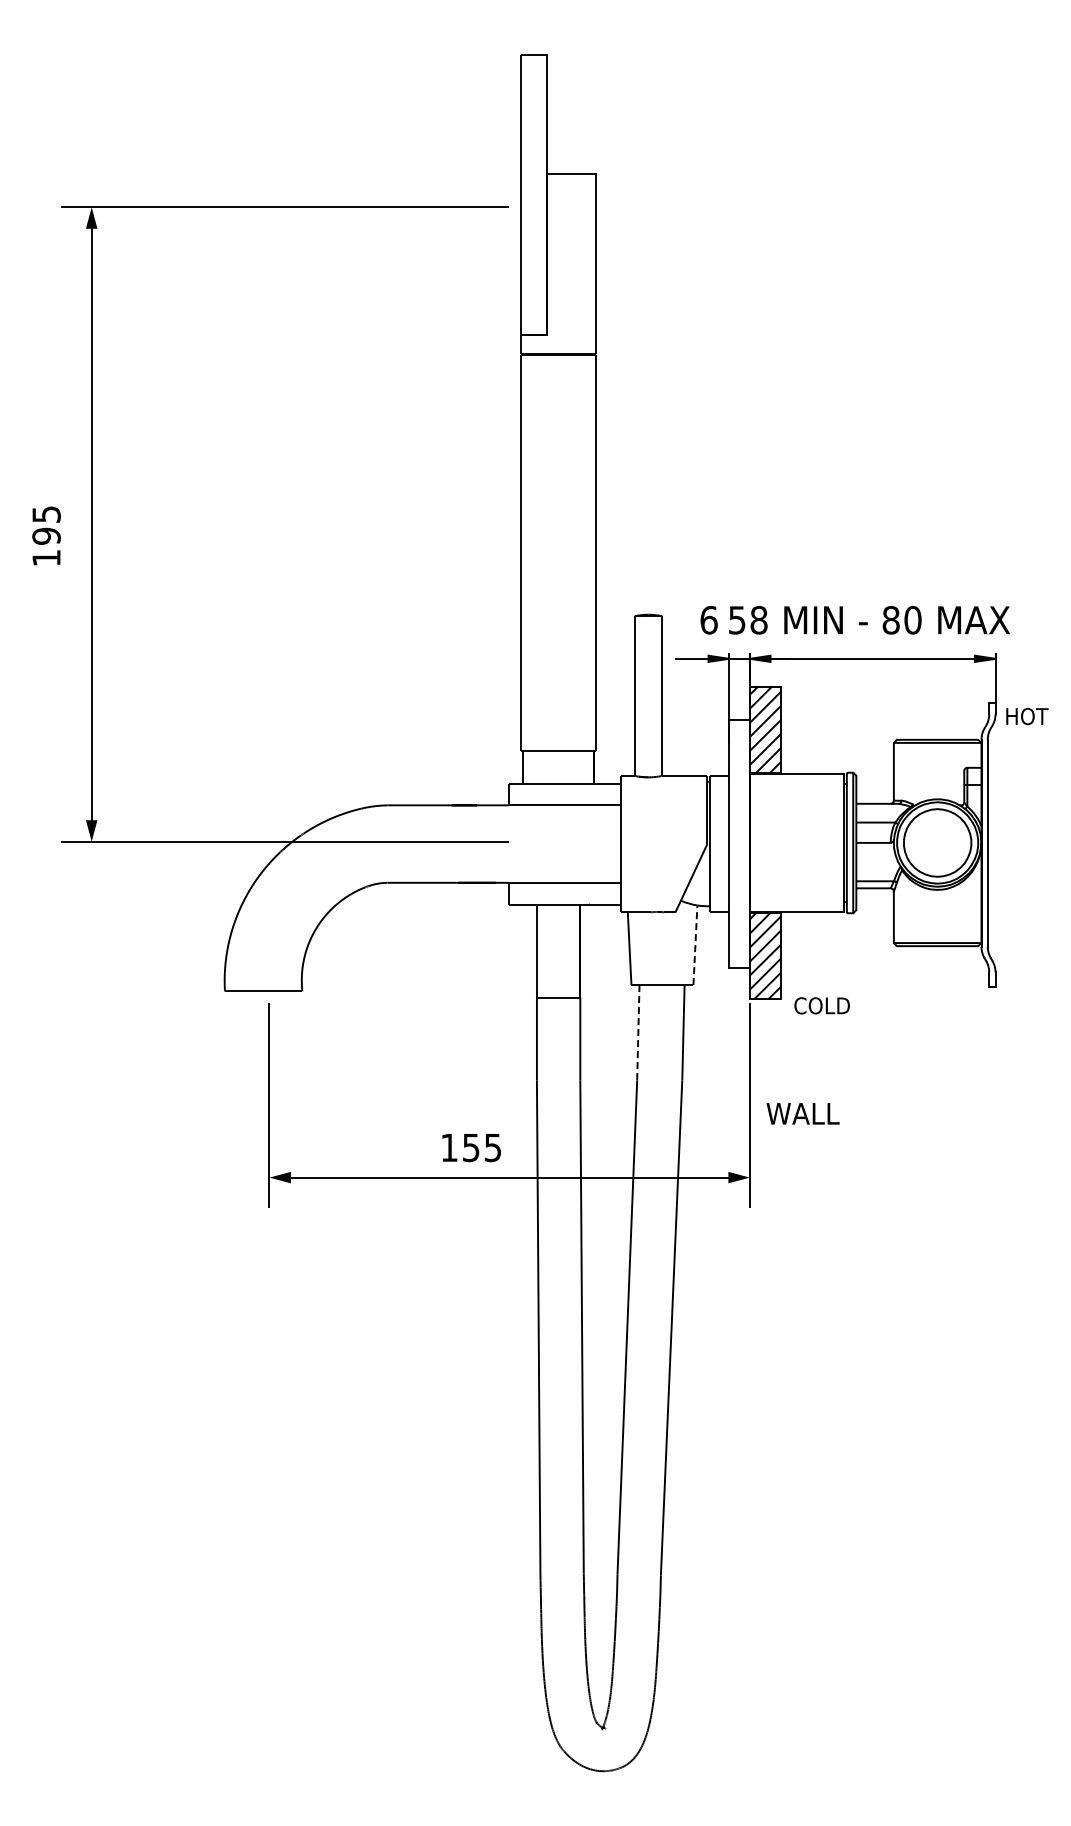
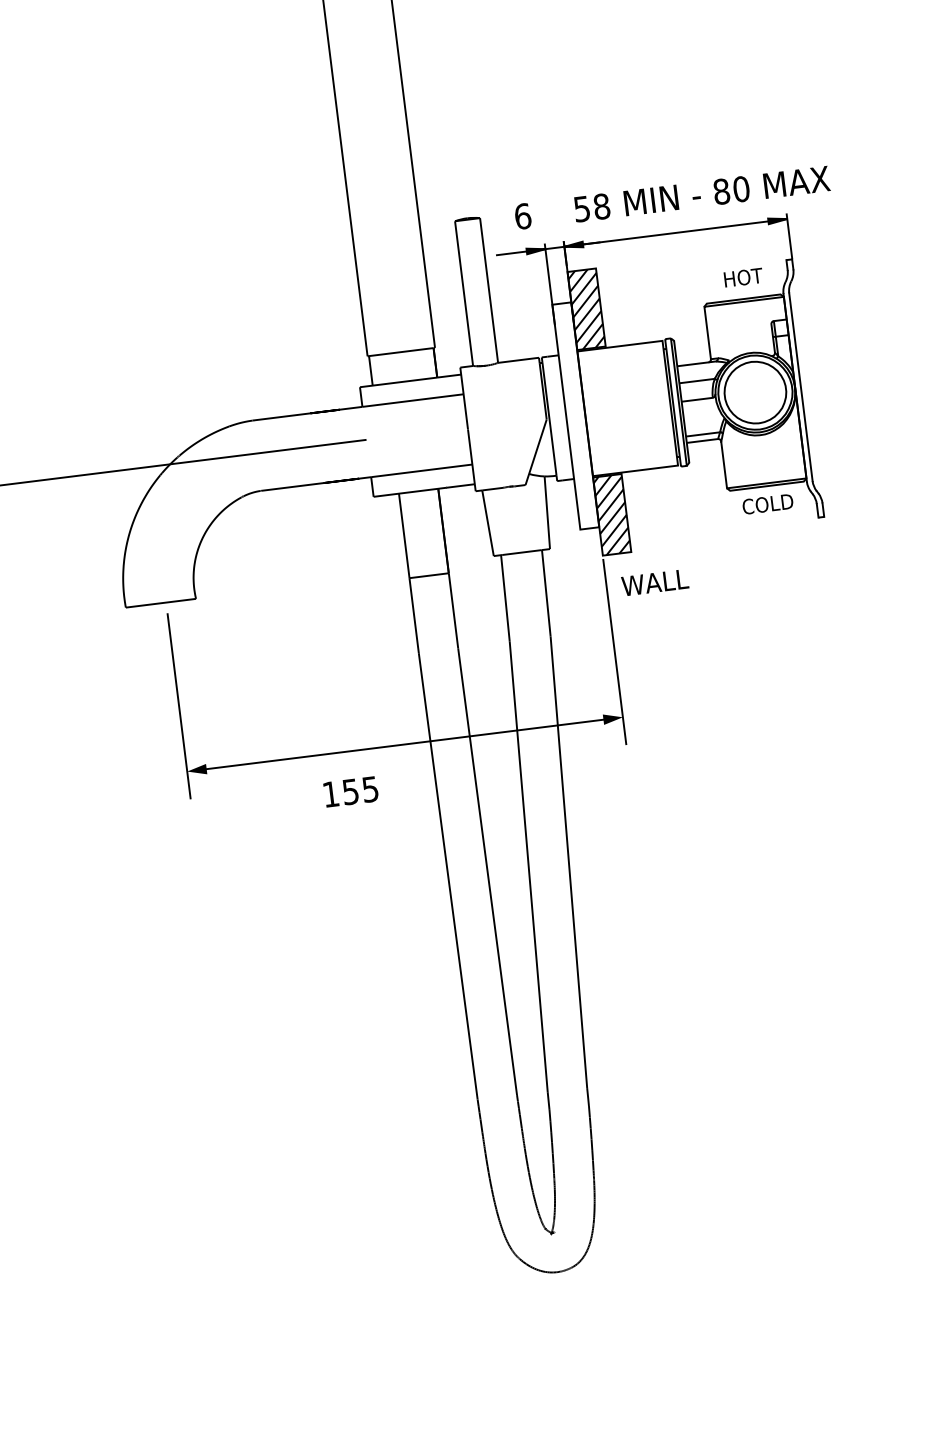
text: (869, 620) -> (702, 194), moved
text: (1027, 716) -> (743, 277), moved
line: (695, 945) -> (547, 512), dashed -> solid
text: (821, 1005) -> (767, 503), moved
line: (638, 1032) -> (505, 598), dashed -> solid
text: (802, 1113) -> (654, 582), moved
text: (471, 1148) -> (351, 792), moved

